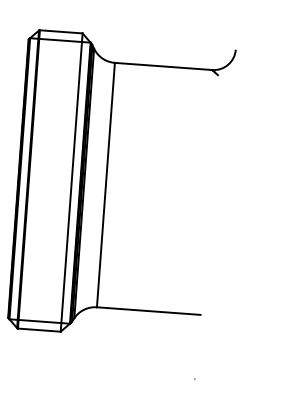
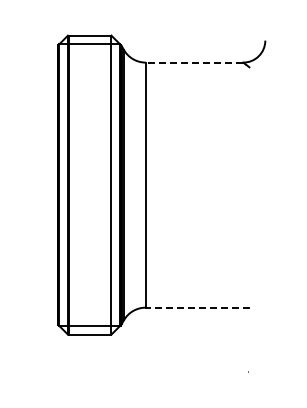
line: (163, 66) -> (194, 62), solid -> dashed
line: (148, 310) -> (197, 307), solid -> dashed

